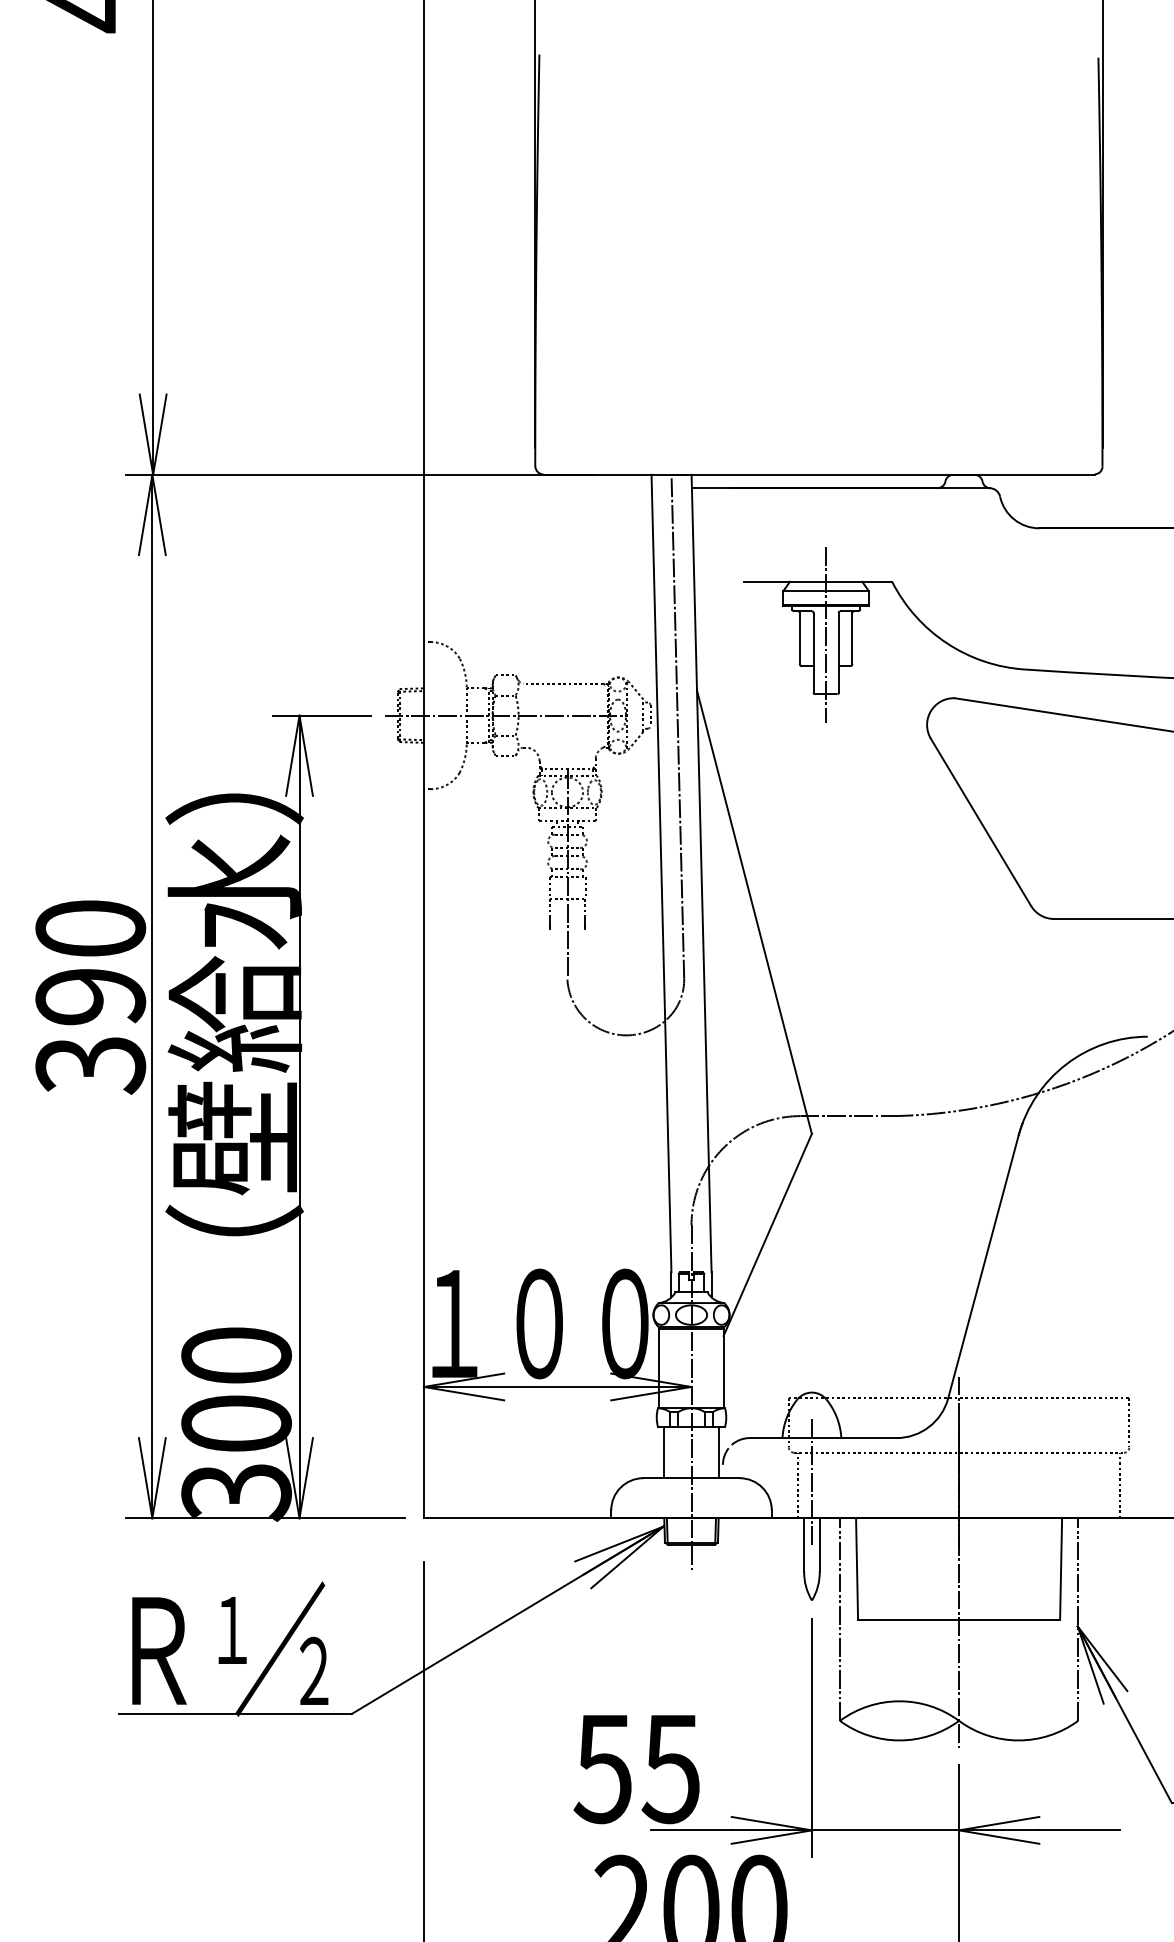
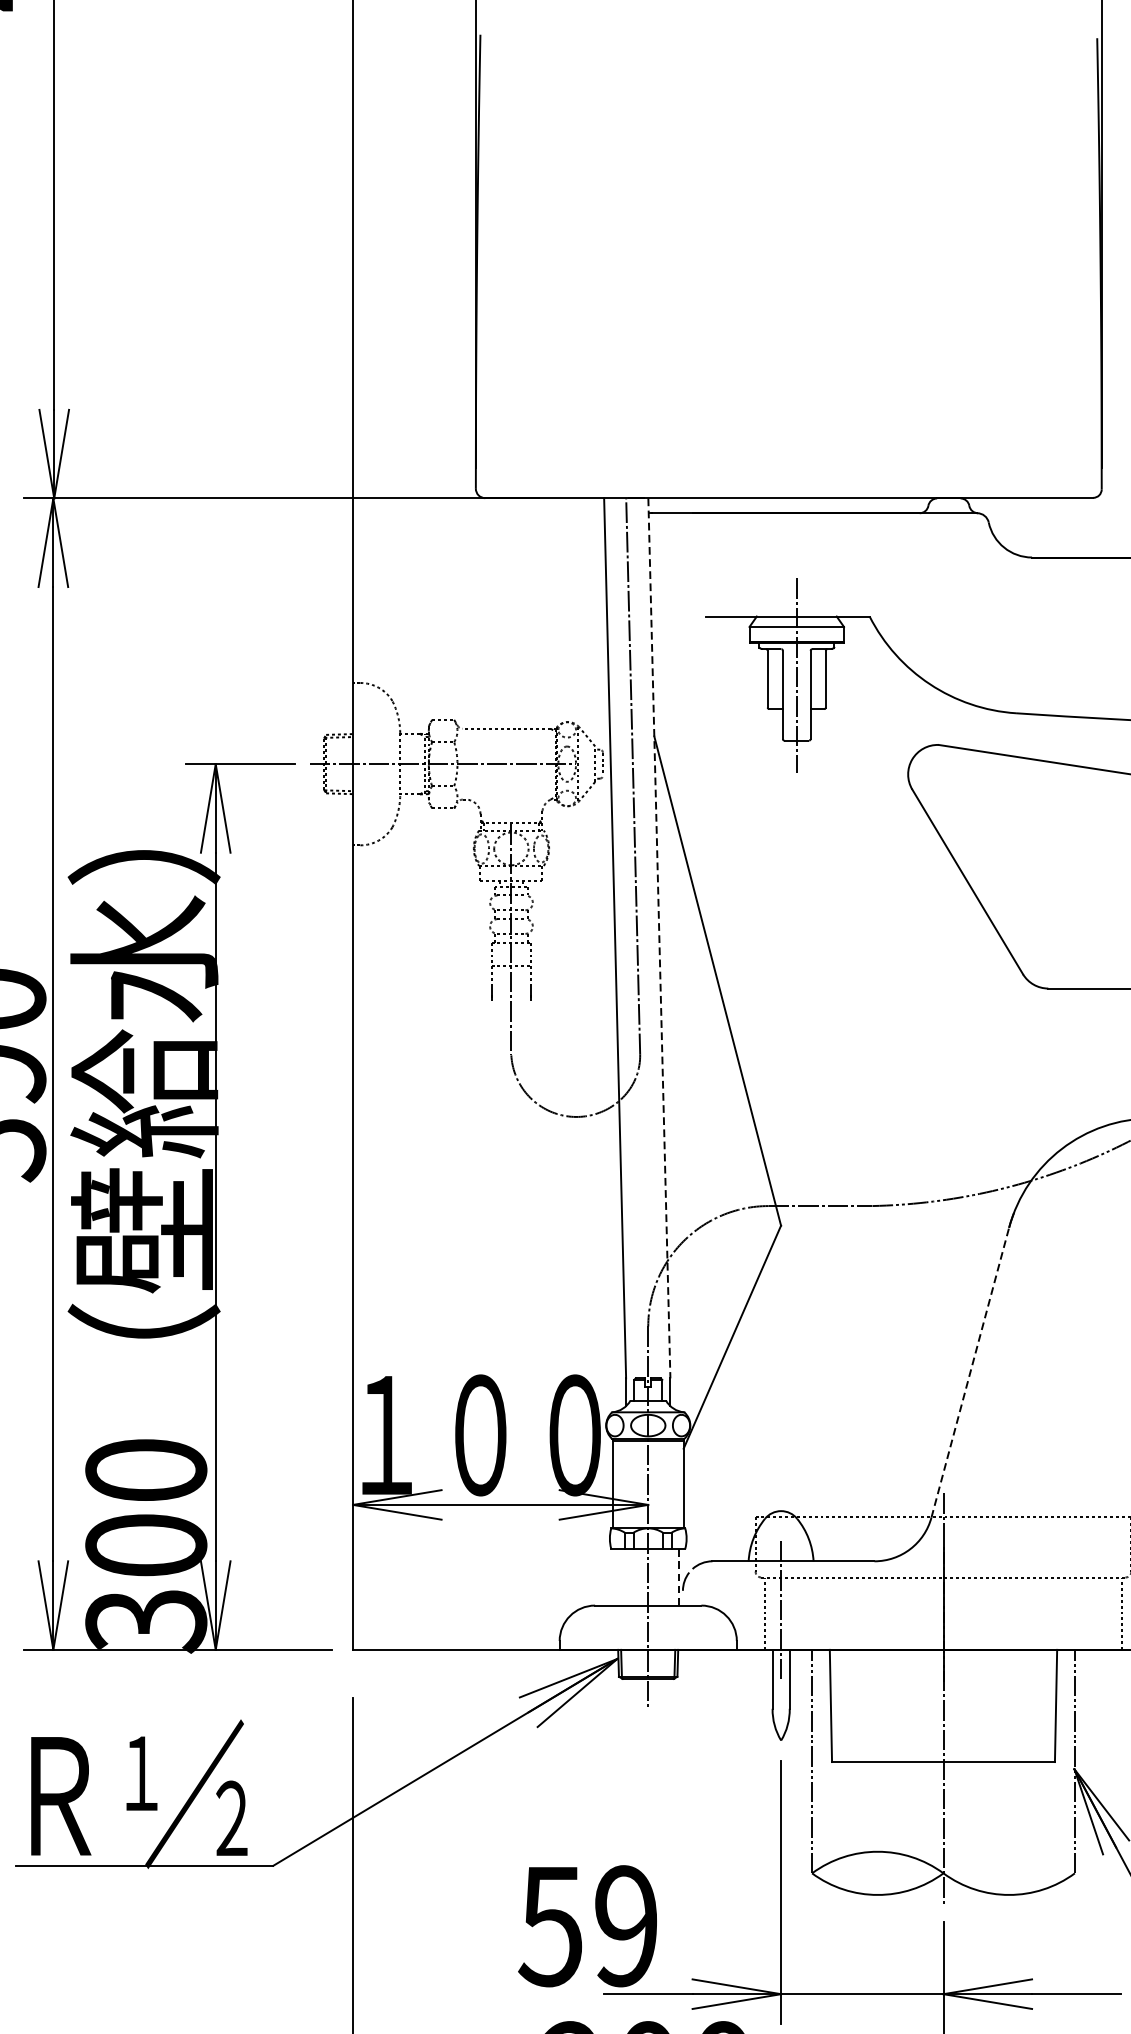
line: (701, 873) -> (659, 938), solid -> dashed
line: (983, 1267) -> (970, 1373), solid -> dashed
line: (664, 1452) -> (618, 1577), removed
line: (718, 1452) -> (678, 1577), solid -> dashed
text: (670, 1768) -> (625, 1925), 55 -> 59

